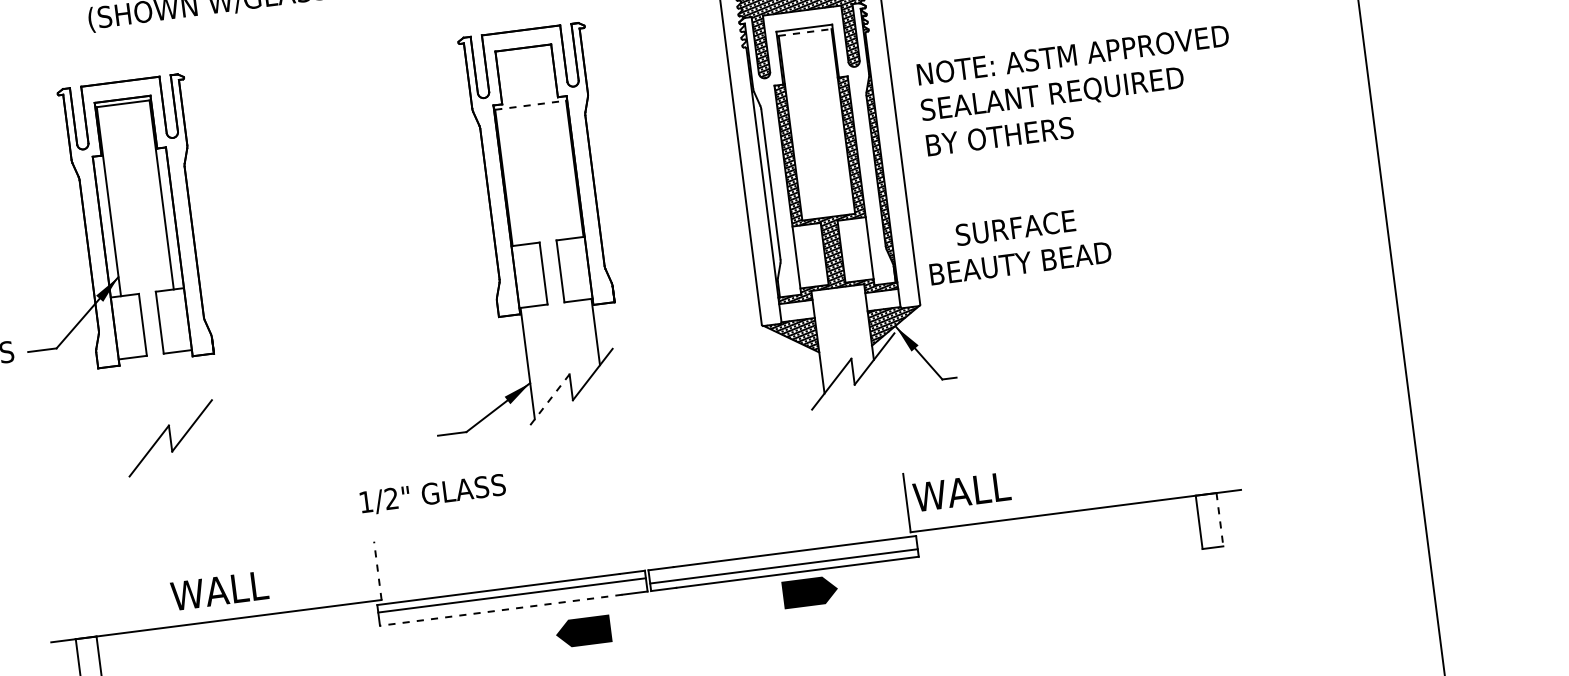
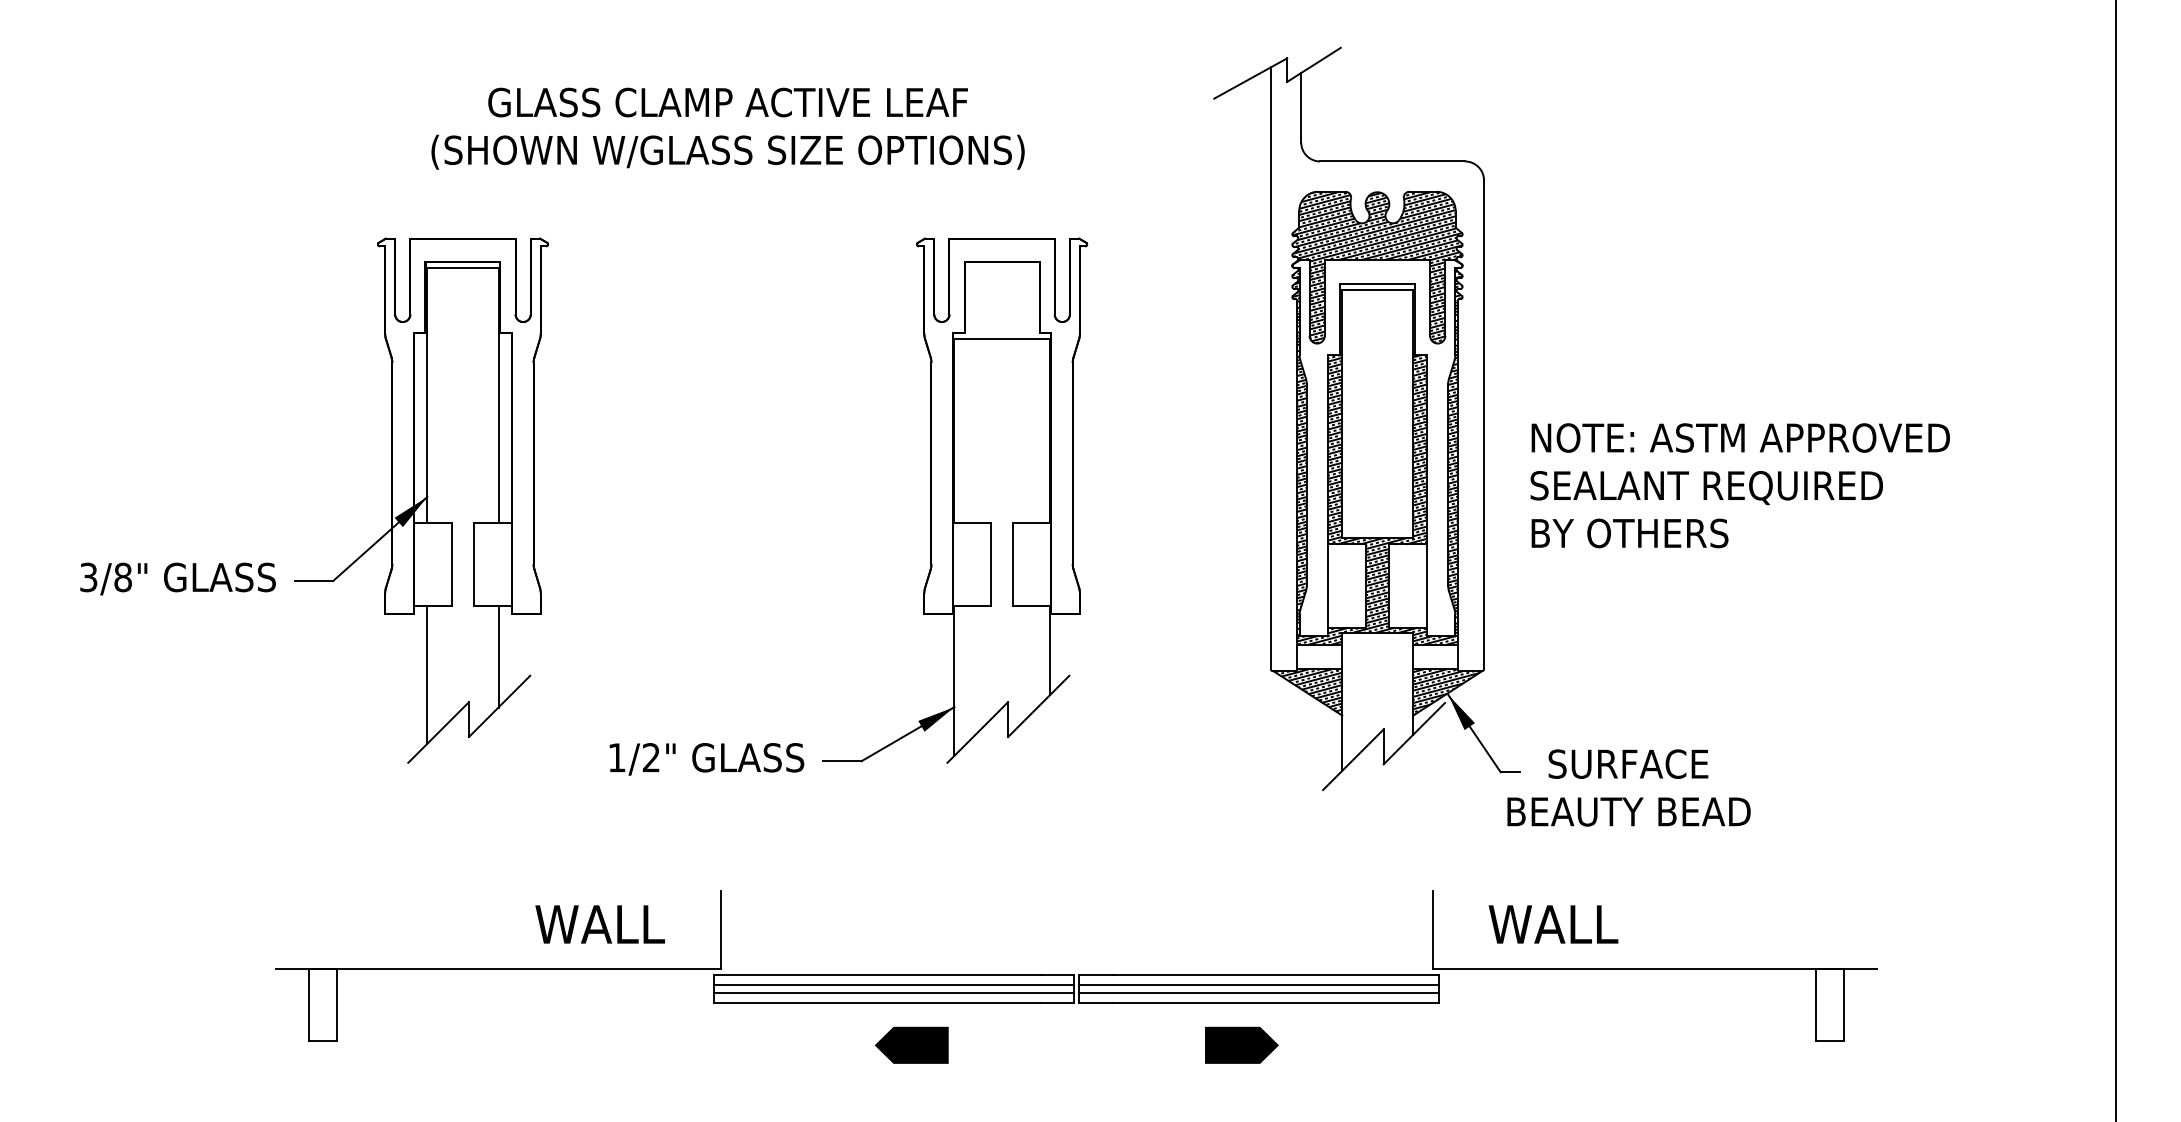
line: (804, 32) -> (1377, 289), dashed -> solid
text: (1076, 90) -> (1739, 485), moved
line: (530, 105) -> (1002, 339), dashed -> solid
hatch: (762, 160) -> (1299, 451), added
text: (1018, 245) -> (1628, 787), moved
line: (186, 388) -> (498, 656), added
line: (549, 399) -> (977, 732), dashed -> solid
line: (135, 409) -> (427, 674), added
text: (961, 491) -> (1553, 924), moved
text: (432, 494) -> (706, 759), moved
line: (1220, 519) -> (1844, 1004), dashed -> solid
line: (783, 560) -> (1259, 985), added
line: (377, 570) -> (720, 929), dashed -> solid
text: (219, 590) -> (599, 924), moved
part: (810, 591) -> (1241, 1044), moved
line: (512, 600) -> (894, 992), added
line: (501, 609) -> (877, 1002), dashed -> solid
part: (583, 631) -> (911, 1044), moved

